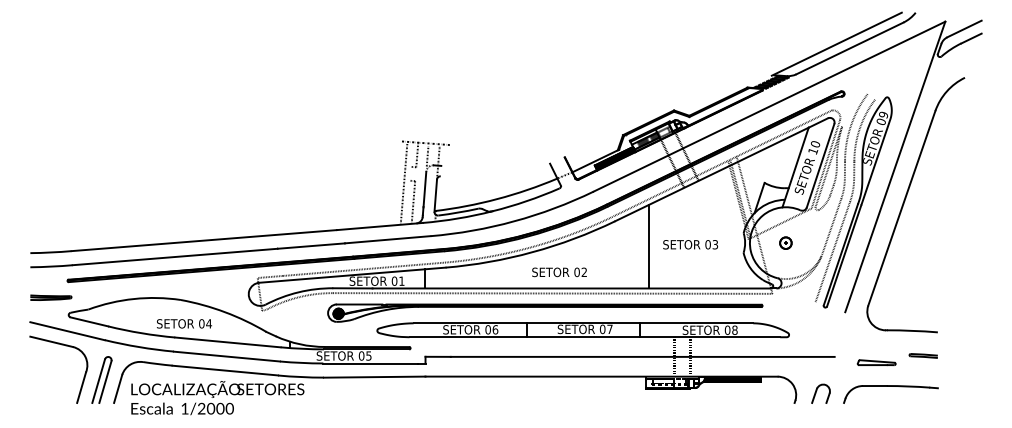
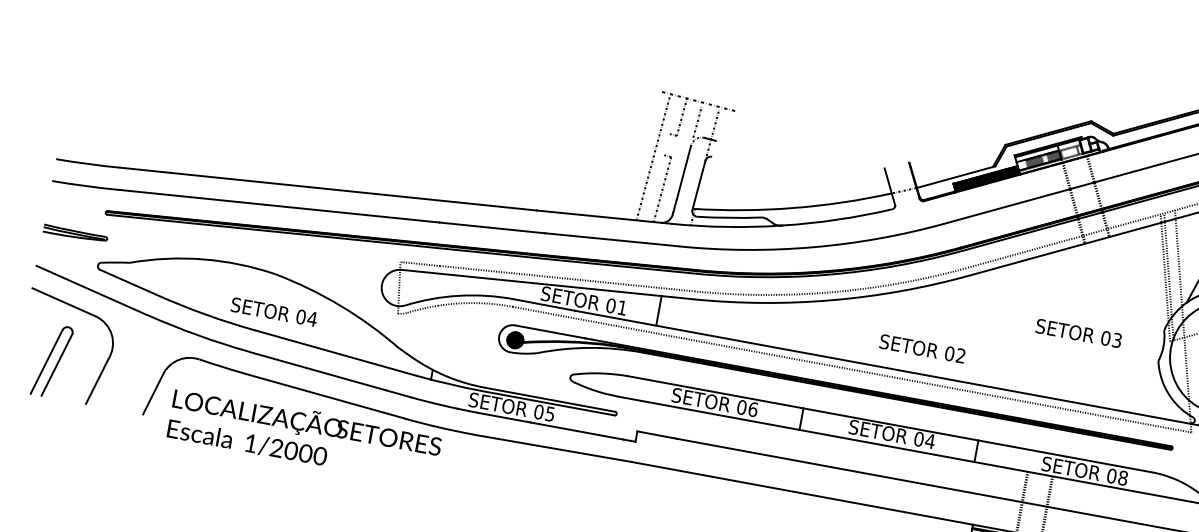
line: (649, 246) -> (1014, 324), removed
text: (559, 272) -> (922, 349), moved
text: (609, 328) -> (929, 439), 07 -> 04
part: (101, 379) -> (51, 360), moved

